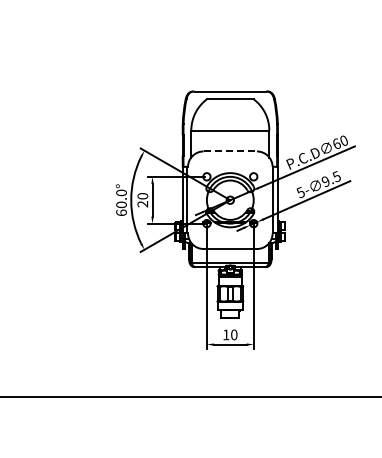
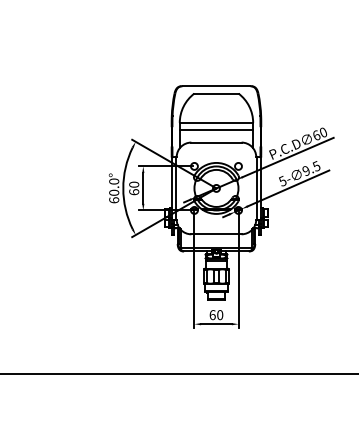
line: (230, 138) -> (216, 130), added
line: (230, 151) -> (216, 142), dashed -> solid
text: (142, 203) -> (133, 191), 20 -> 60
text: (226, 334) -> (212, 314), 10 -> 60

